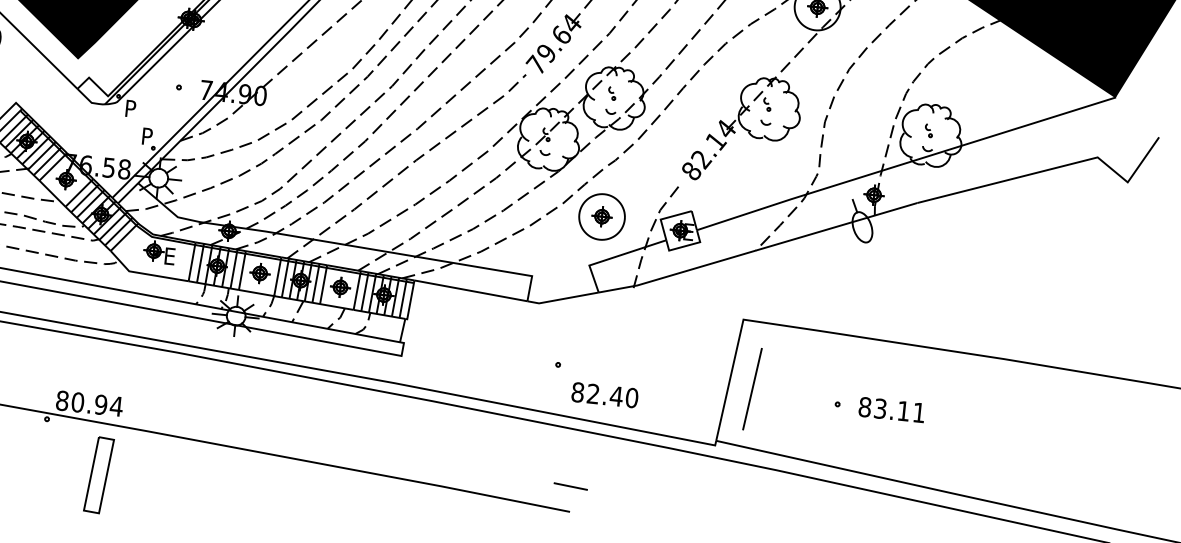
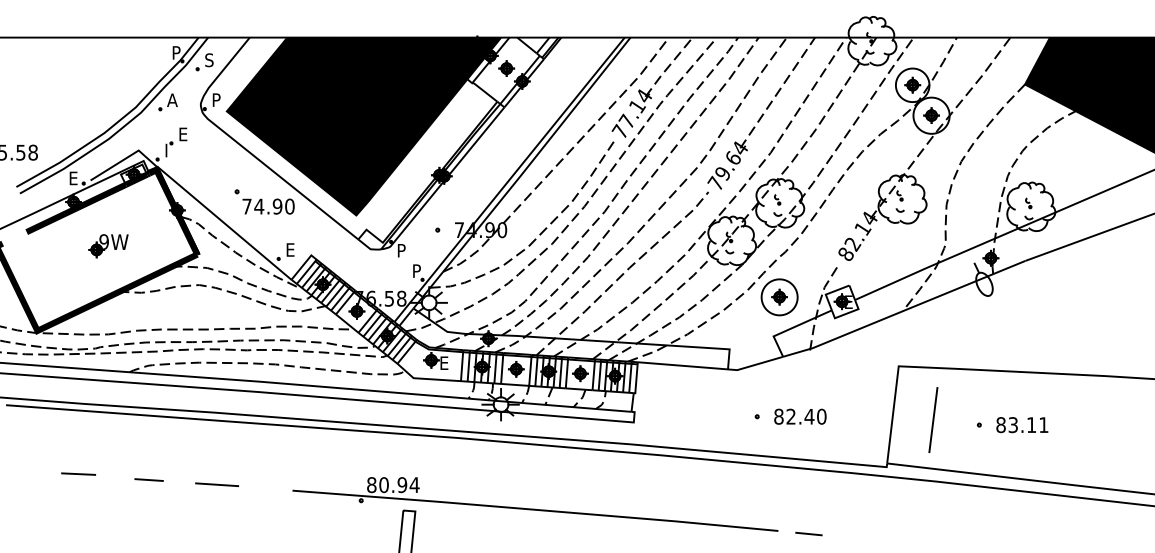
line: (752, 388) -> (933, 419), moved
text: (605, 394) -> (800, 416), moved
line: (570, 485) -> (808, 533), moved

